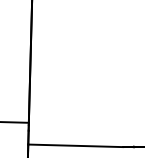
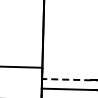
line: (75, 145) -> (66, 79), solid -> dashed

